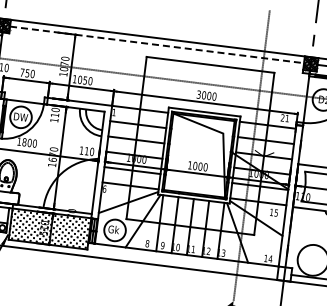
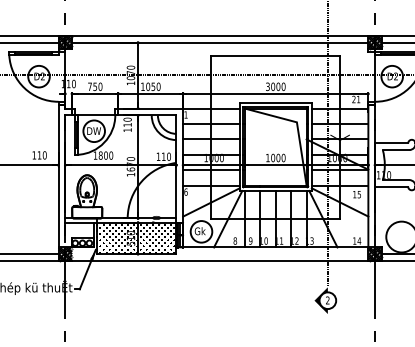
line: (157, 44) -> (220, 42), dashed -> solid
hatch: (283, 274) -> (374, 254), added

